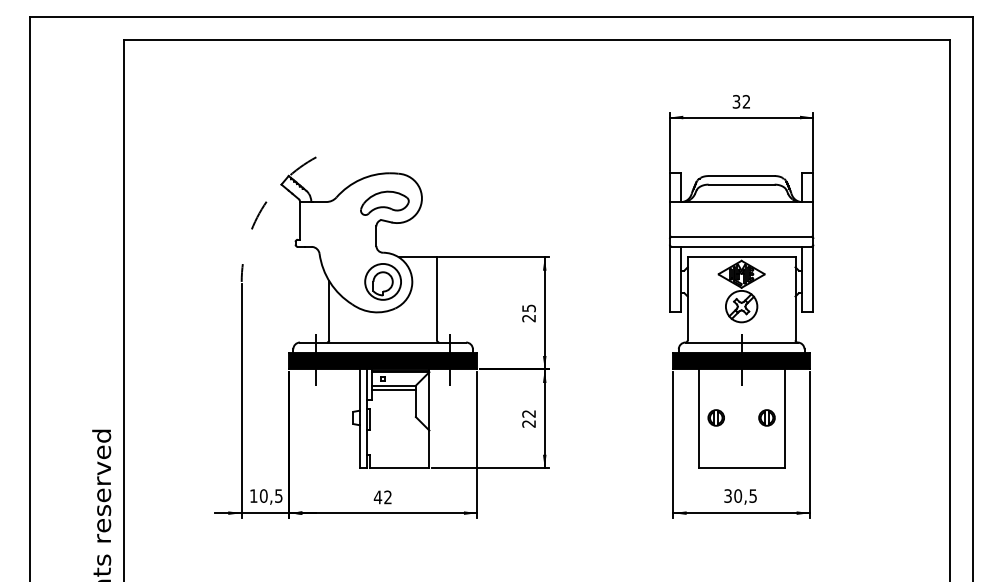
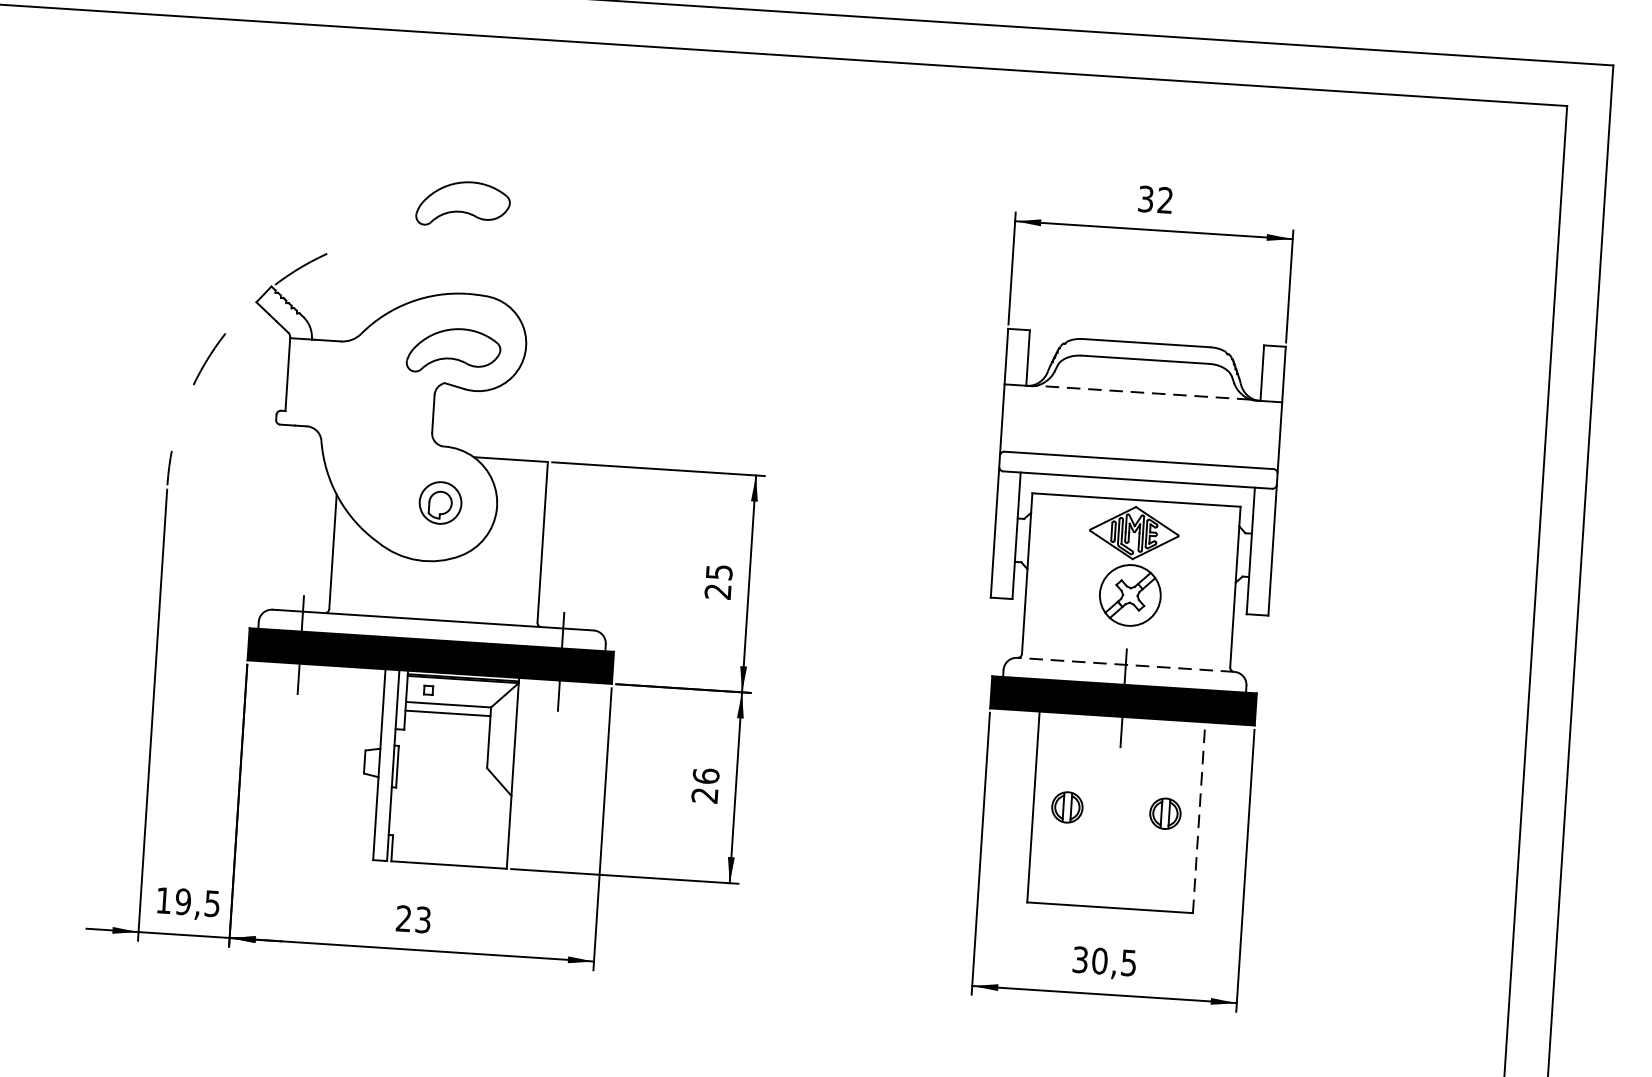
part: (384, 126) -> (462, 202), added
line: (741, 201) -> (1143, 392), solid -> dashed
part: (382, 281) -> (439, 502), size x0.6
line: (741, 342) -> (1125, 664), solid -> dashed
text: (528, 413) -> (705, 775), 22 -> 26
line: (784, 418) -> (1199, 817), solid -> dashed
text: (263, 495) -> (182, 900), 10,5 -> 19,5
text: (382, 497) -> (412, 919), 42 -> 23

